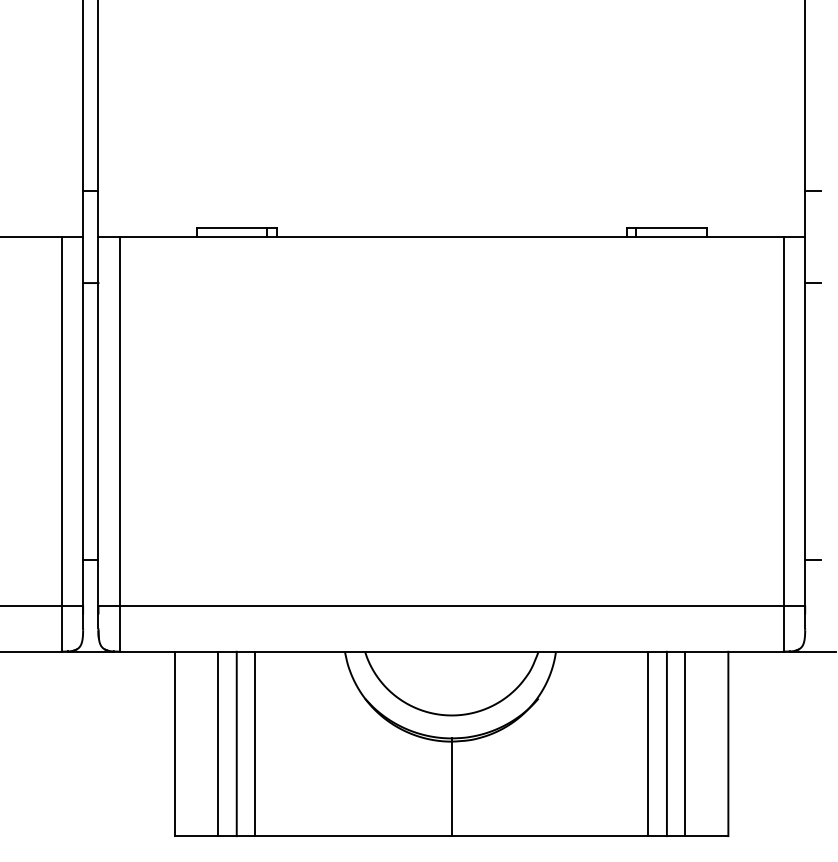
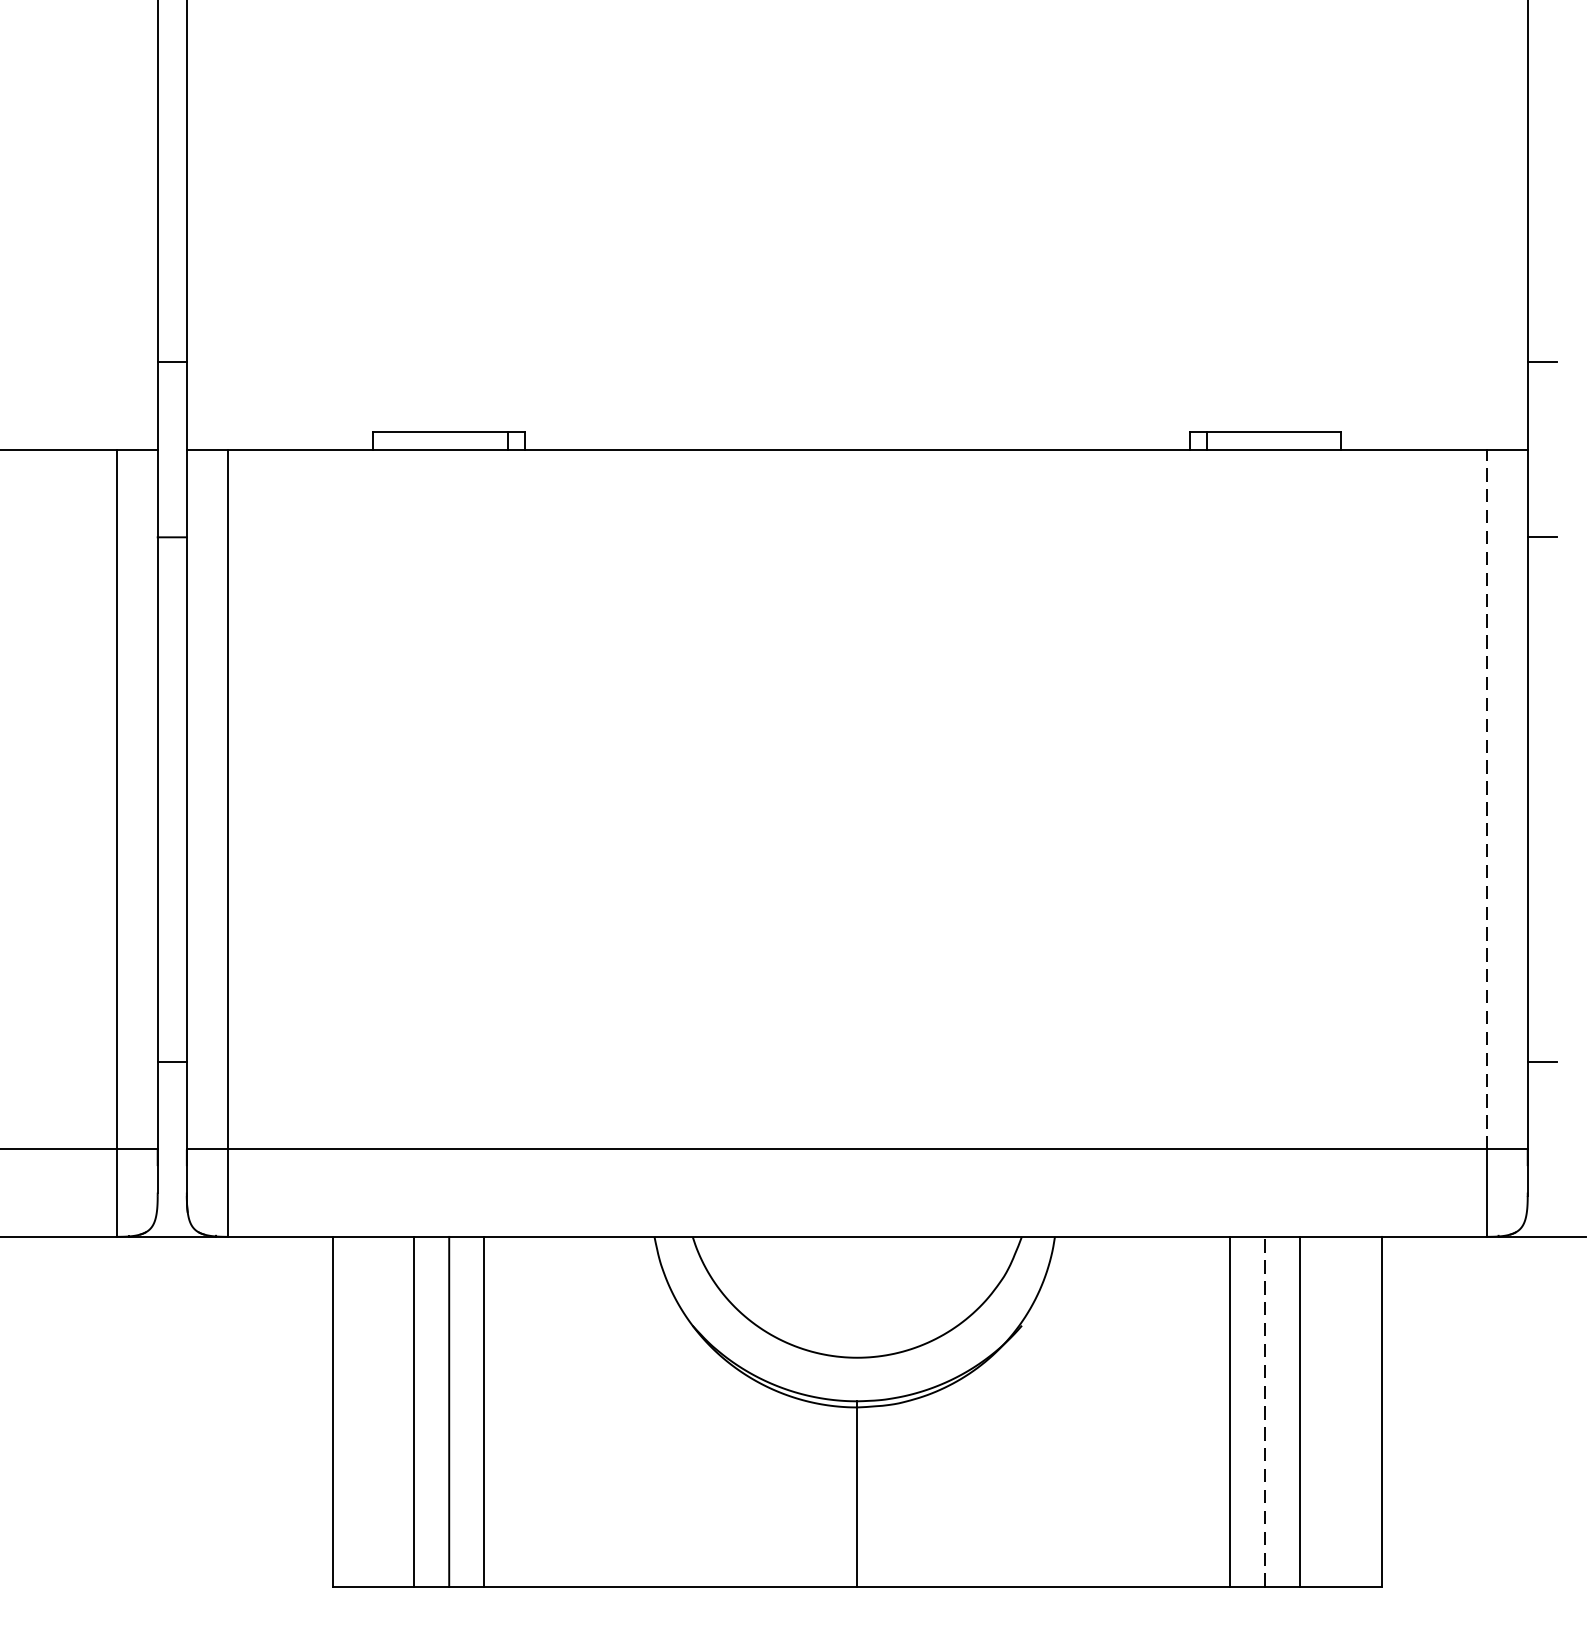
line: (783, 420) -> (1486, 798), solid -> dashed
line: (666, 743) -> (1264, 1410), solid -> dashed

